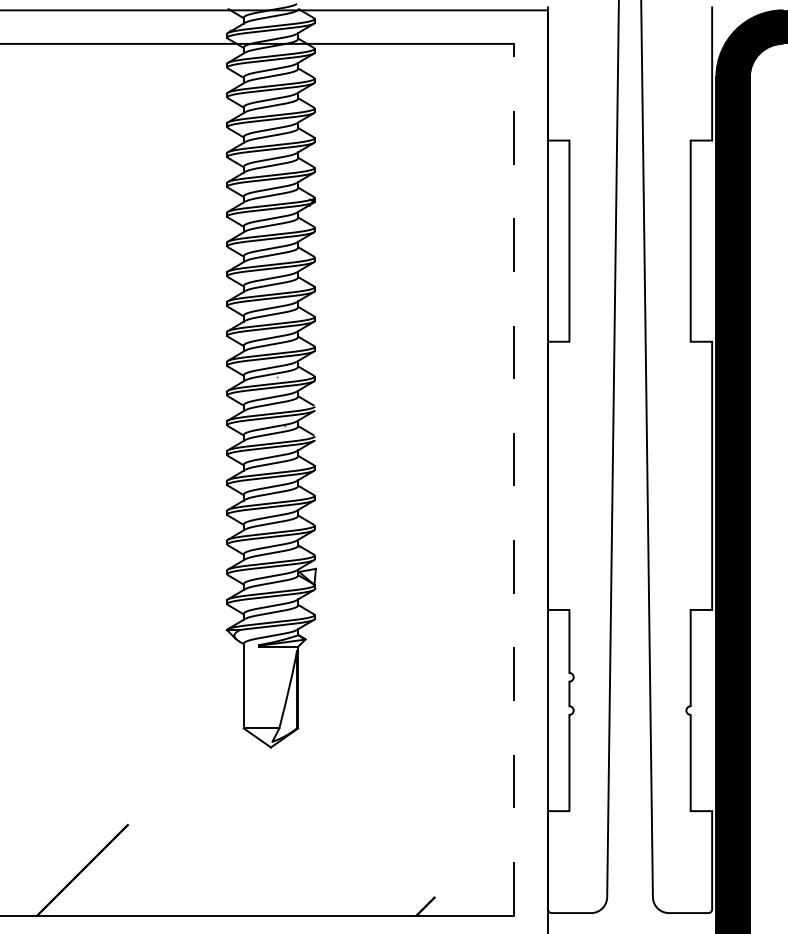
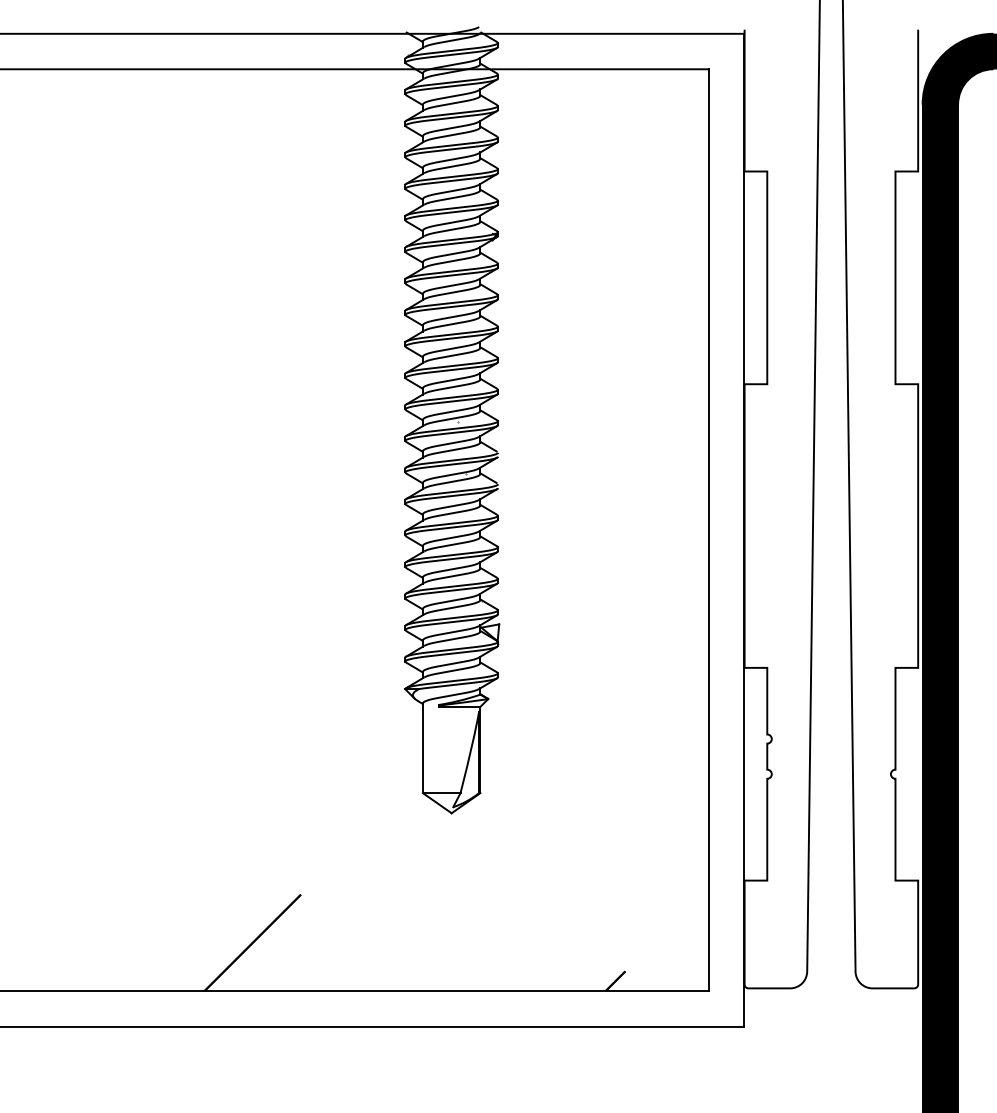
line: (513, 480) -> (708, 530), dashed -> solid

